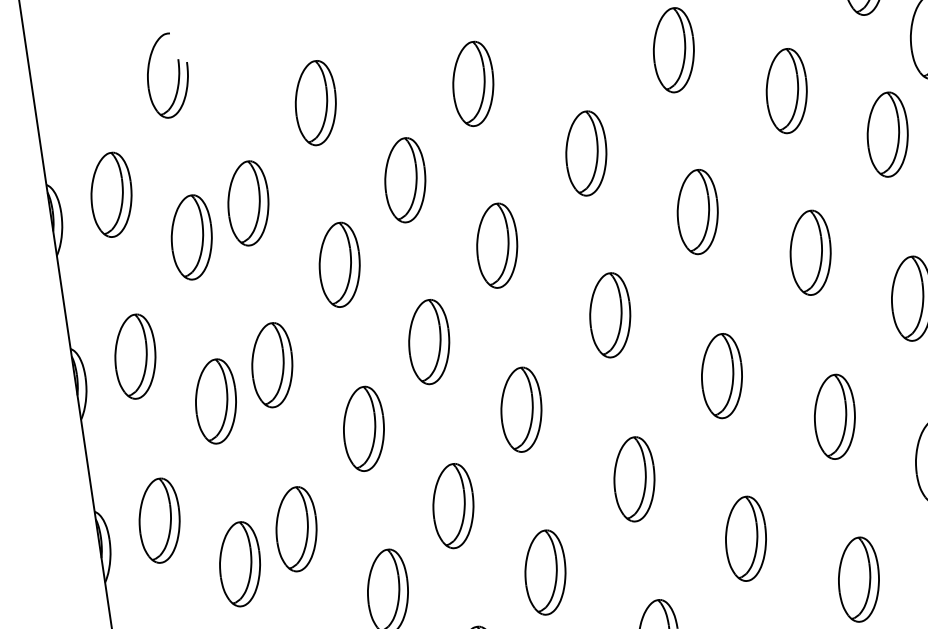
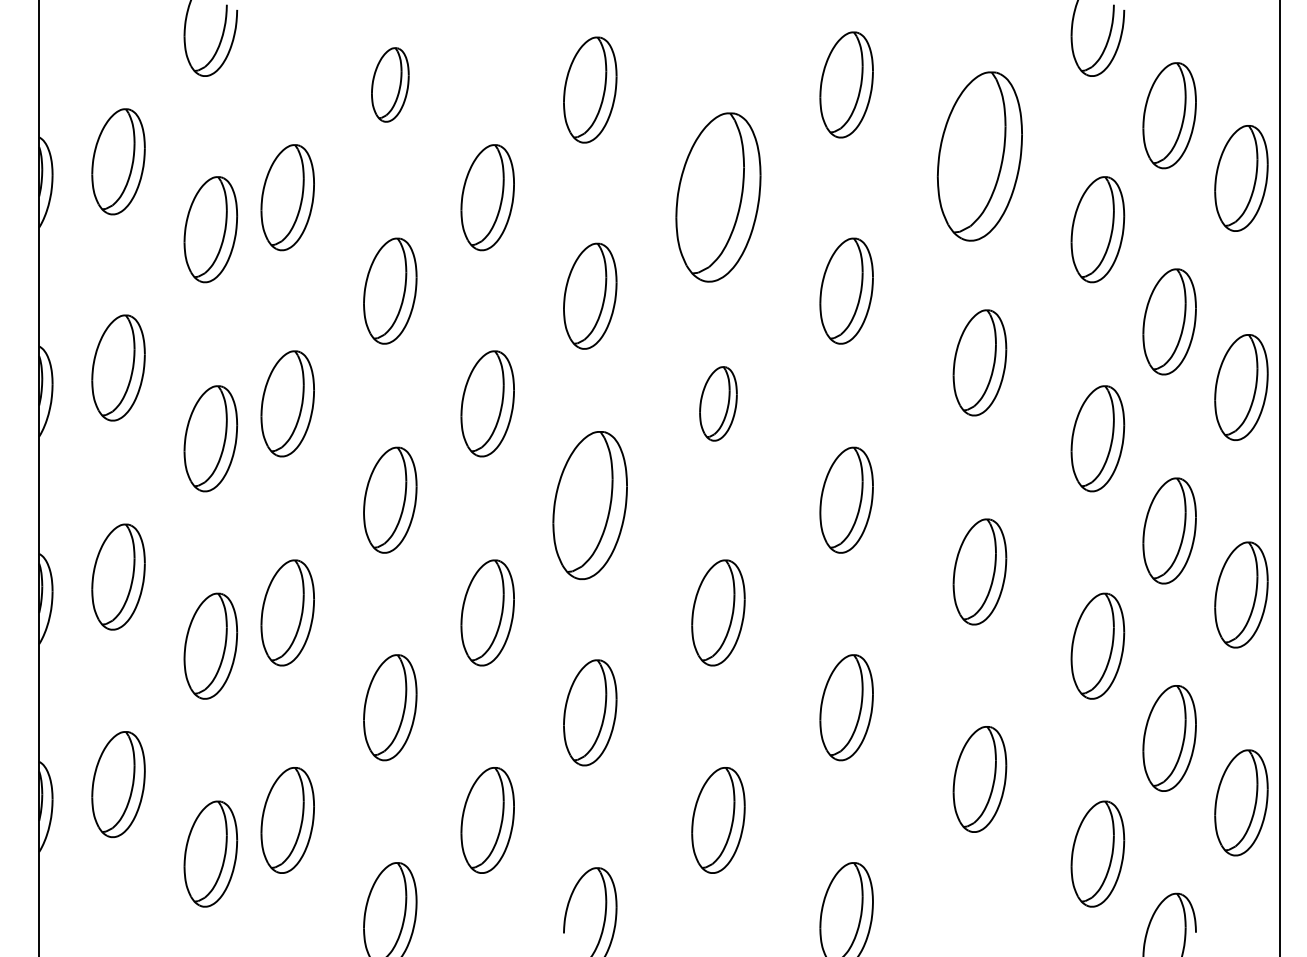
part: (786, 91) -> (979, 156), size x1.6
part: (315, 102) -> (390, 84), size x0.7
part: (586, 153) -> (718, 197), size x1.6
part: (610, 315) -> (718, 403), size x0.7
part: (521, 409) -> (590, 504), size x1.4

